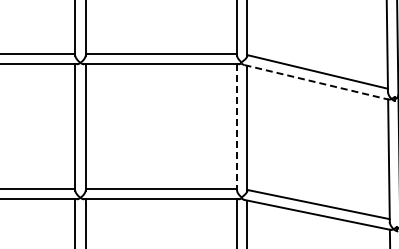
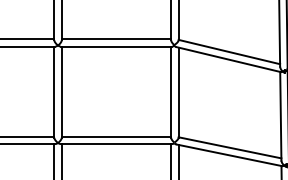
line: (317, 82) -> (229, 59), dashed -> solid
line: (237, 127) -> (171, 92), dashed -> solid

